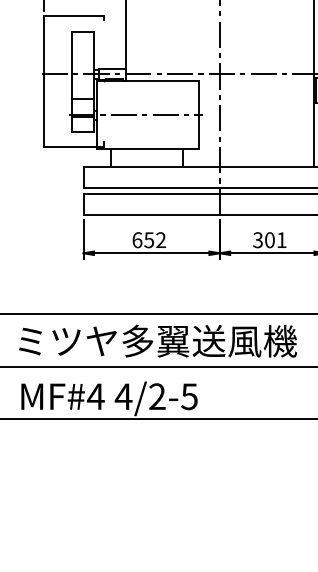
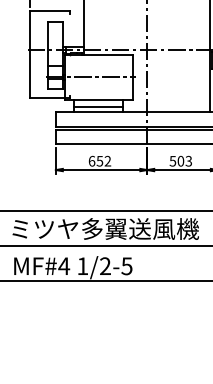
line: (147, 158) -> (98, 106), added
text: (269, 239) -> (180, 160), 301 -> 503
text: (123, 395) -> (82, 265), 4/2-5 -> 1/2-5

